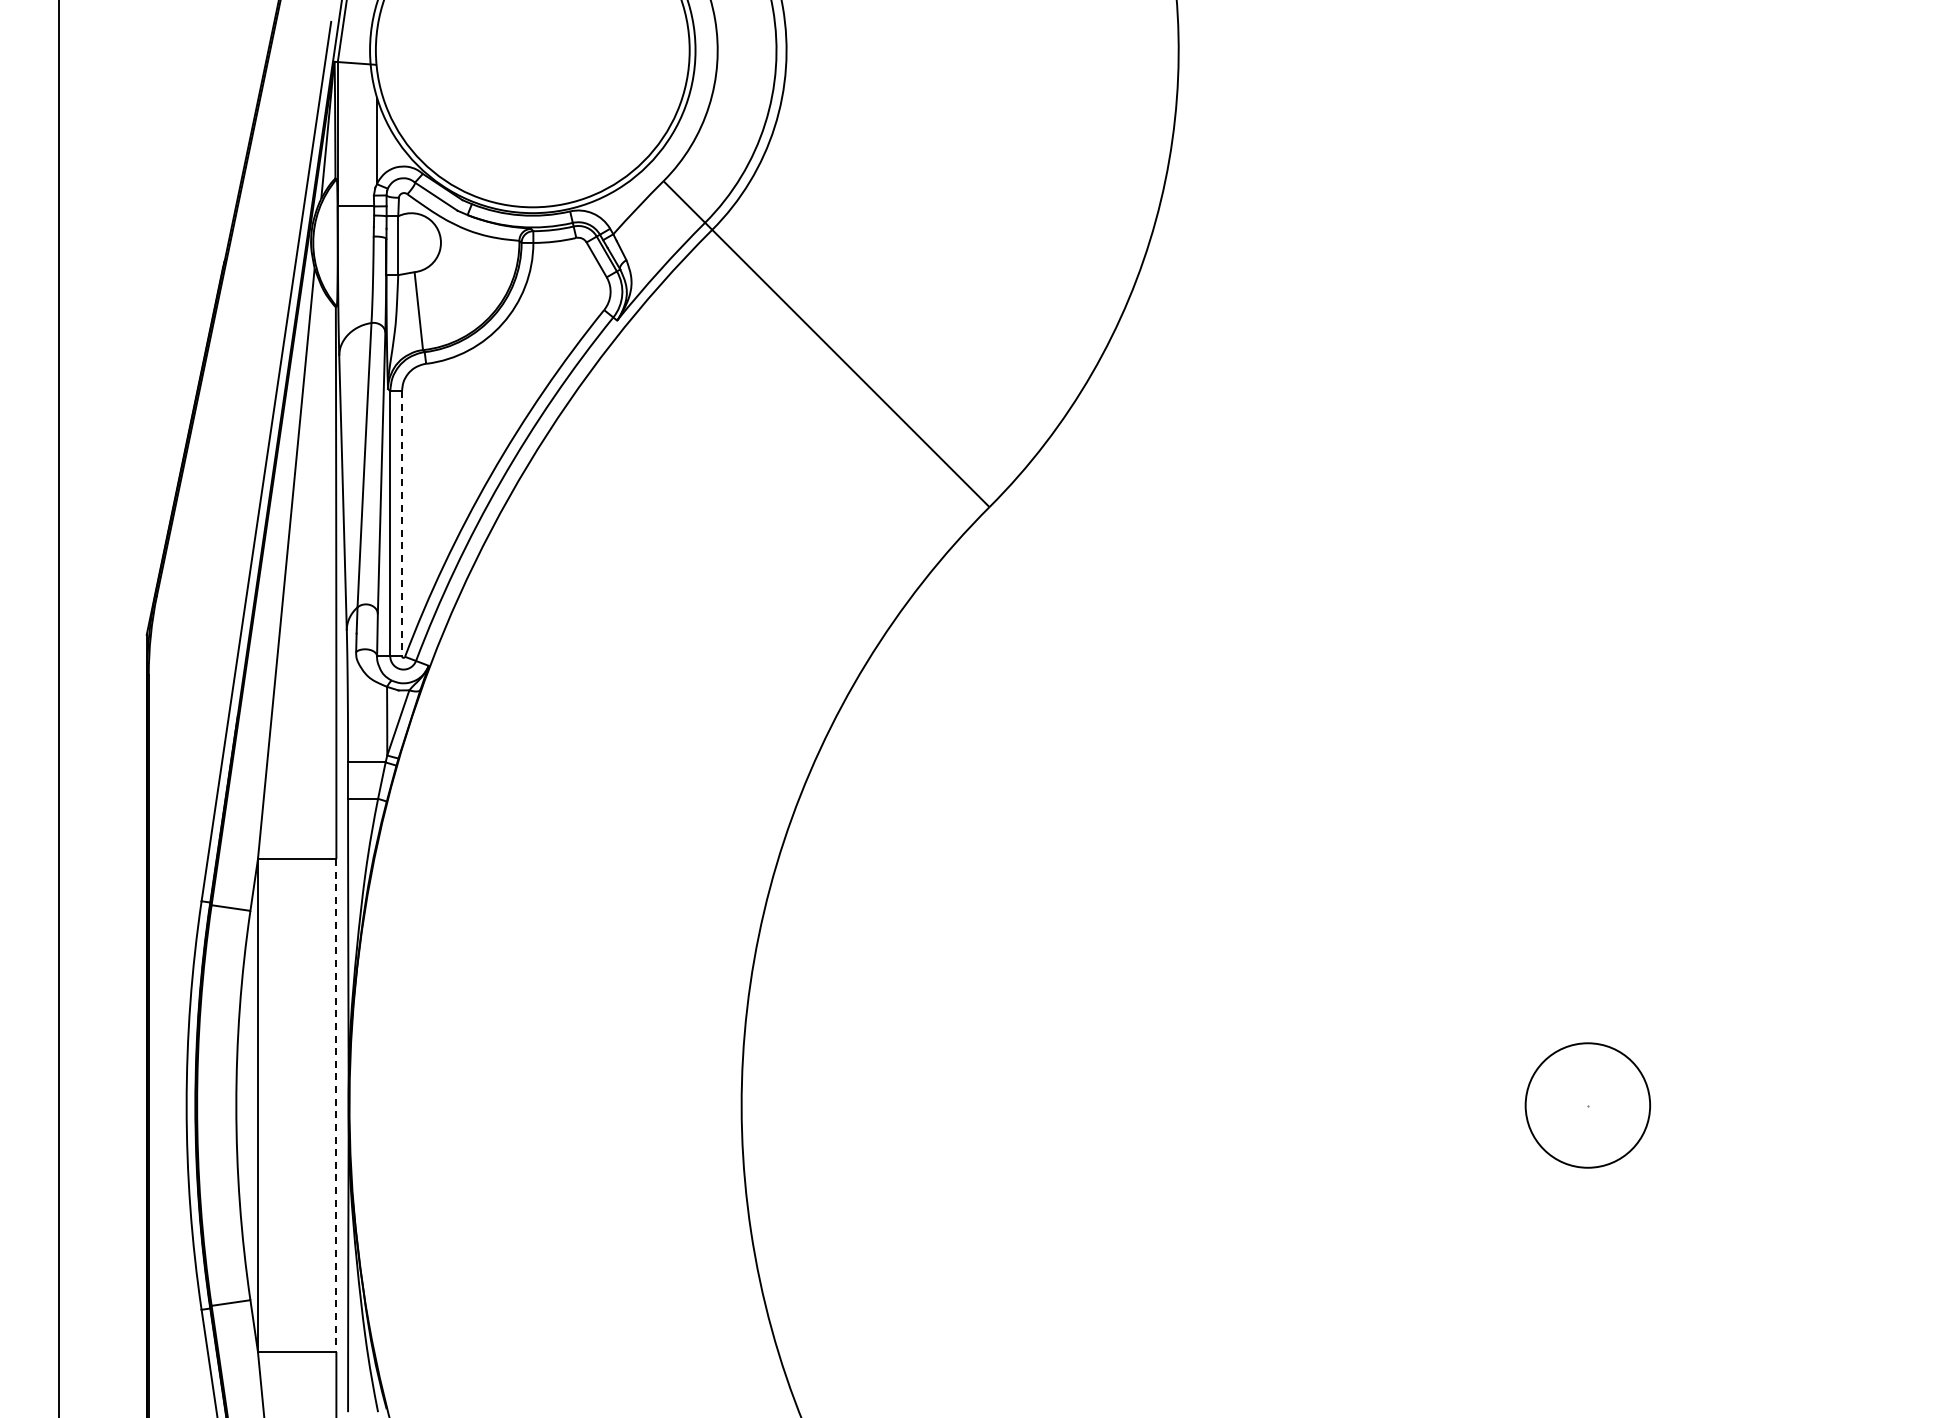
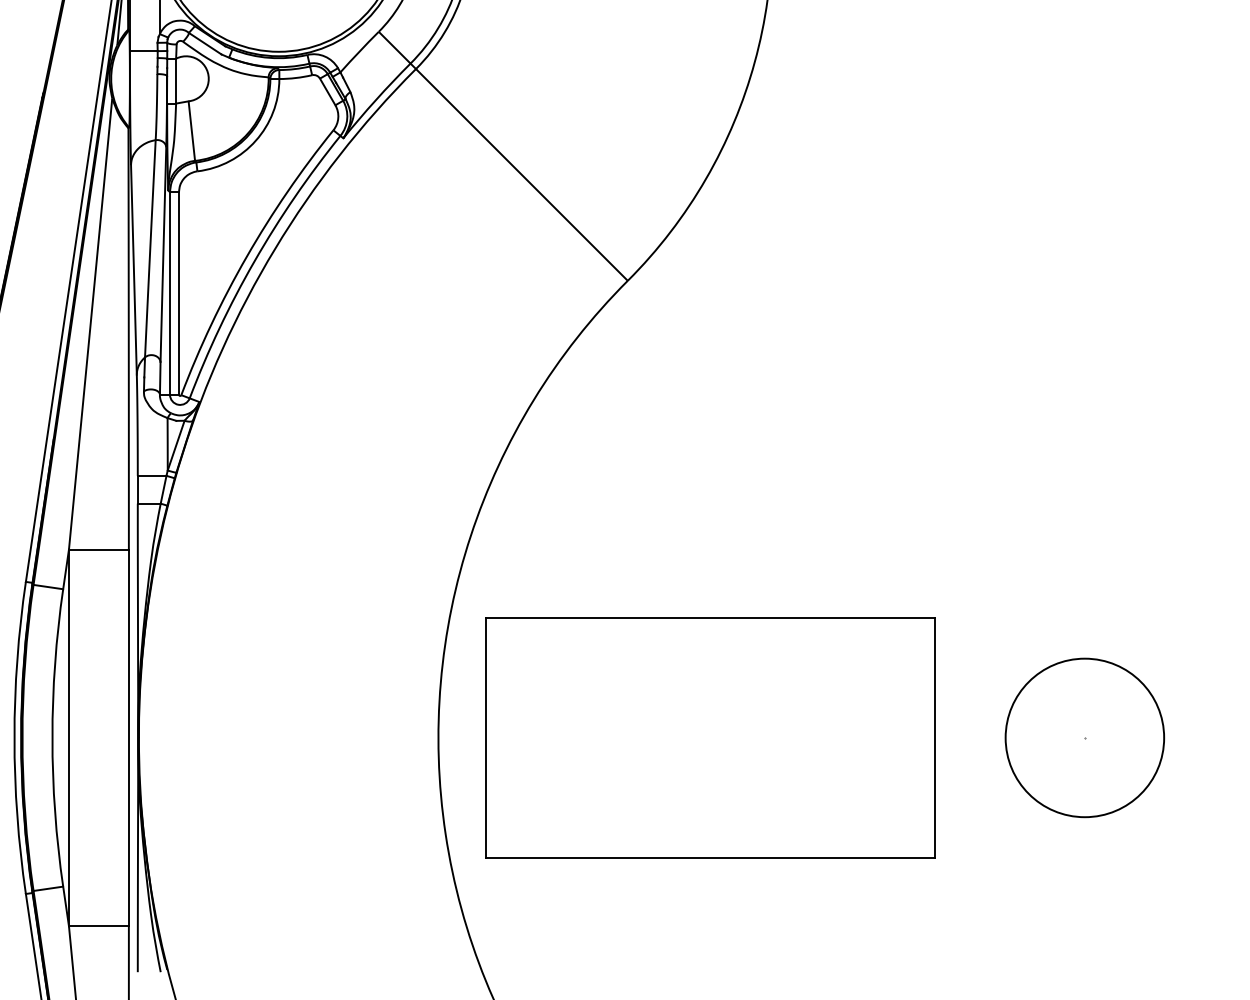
line: (402, 523) -> (179, 293), dashed -> solid
line: (336, 1105) -> (128, 737), dashed -> solid
part: (1097, 1105) -> (710, 737), added
circle: (1587, 1105) -> (1084, 737), size x1.67

